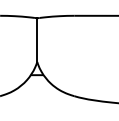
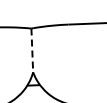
line: (37, 40) -> (32, 50), solid -> dashed

